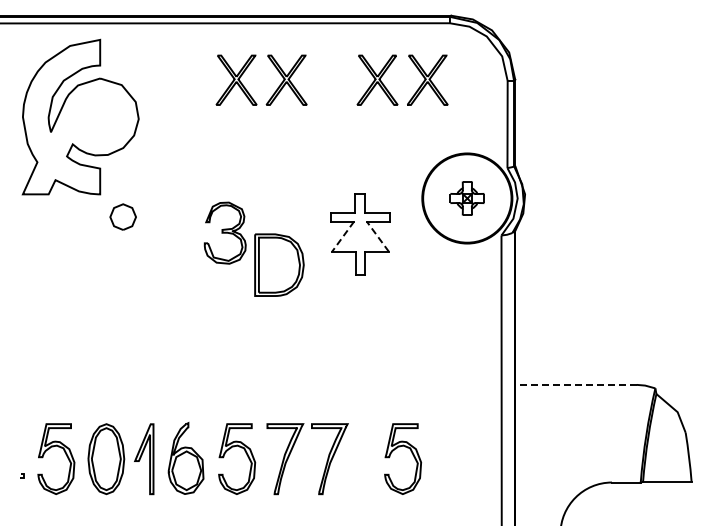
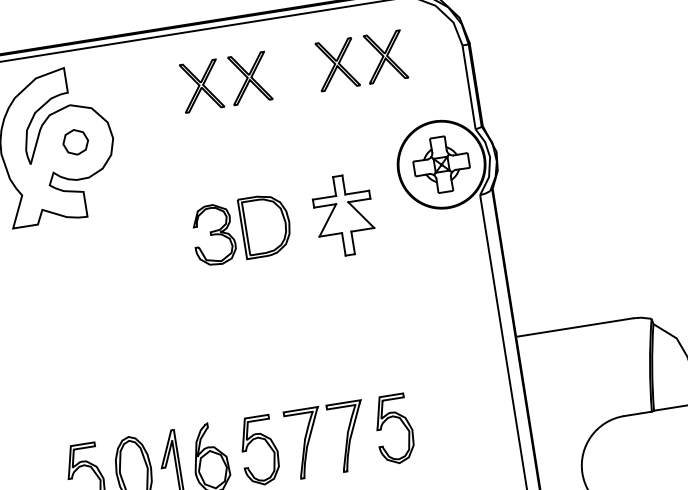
part: (467, 198) -> (441, 164), size x1.67
part: (122, 216) -> (74, 141), moved
line: (343, 236) -> (328, 220), dashed -> solid
line: (377, 236) -> (360, 215), dashed -> solid
part: (279, 264) -> (265, 225), moved
line: (576, 384) -> (575, 327), dashed -> solid
part: (411, 453) -> (401, 422), moved

